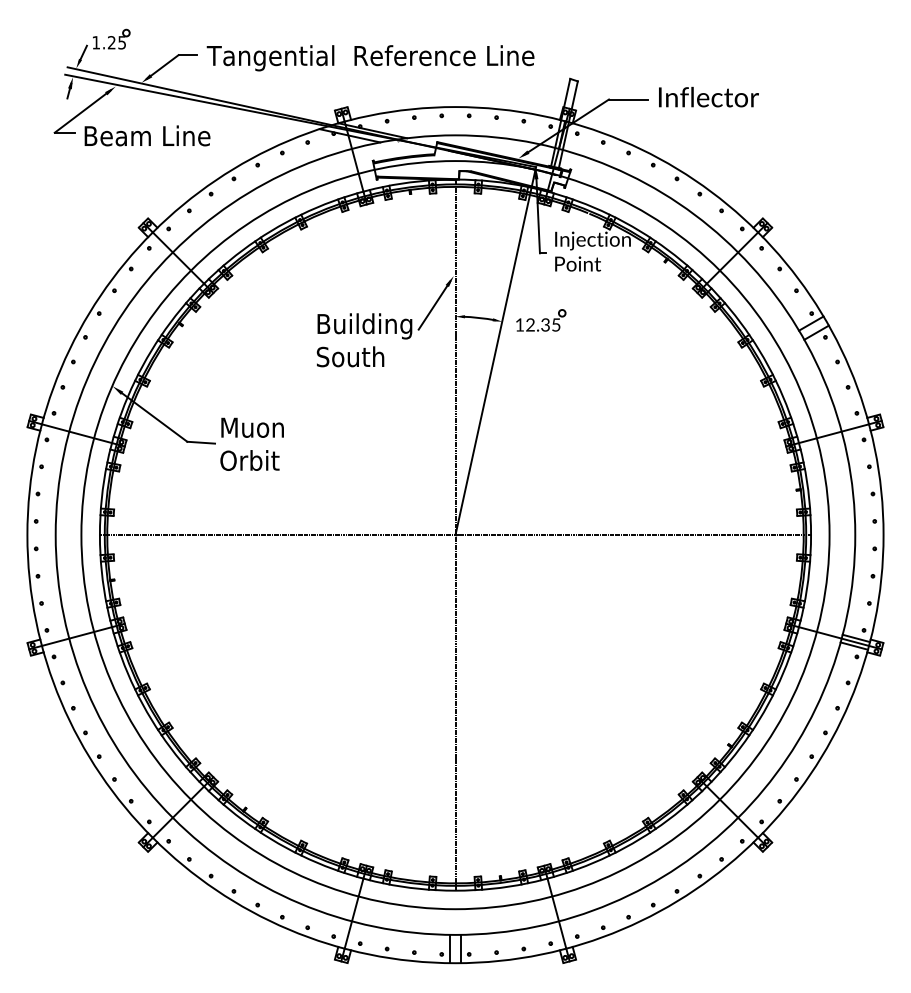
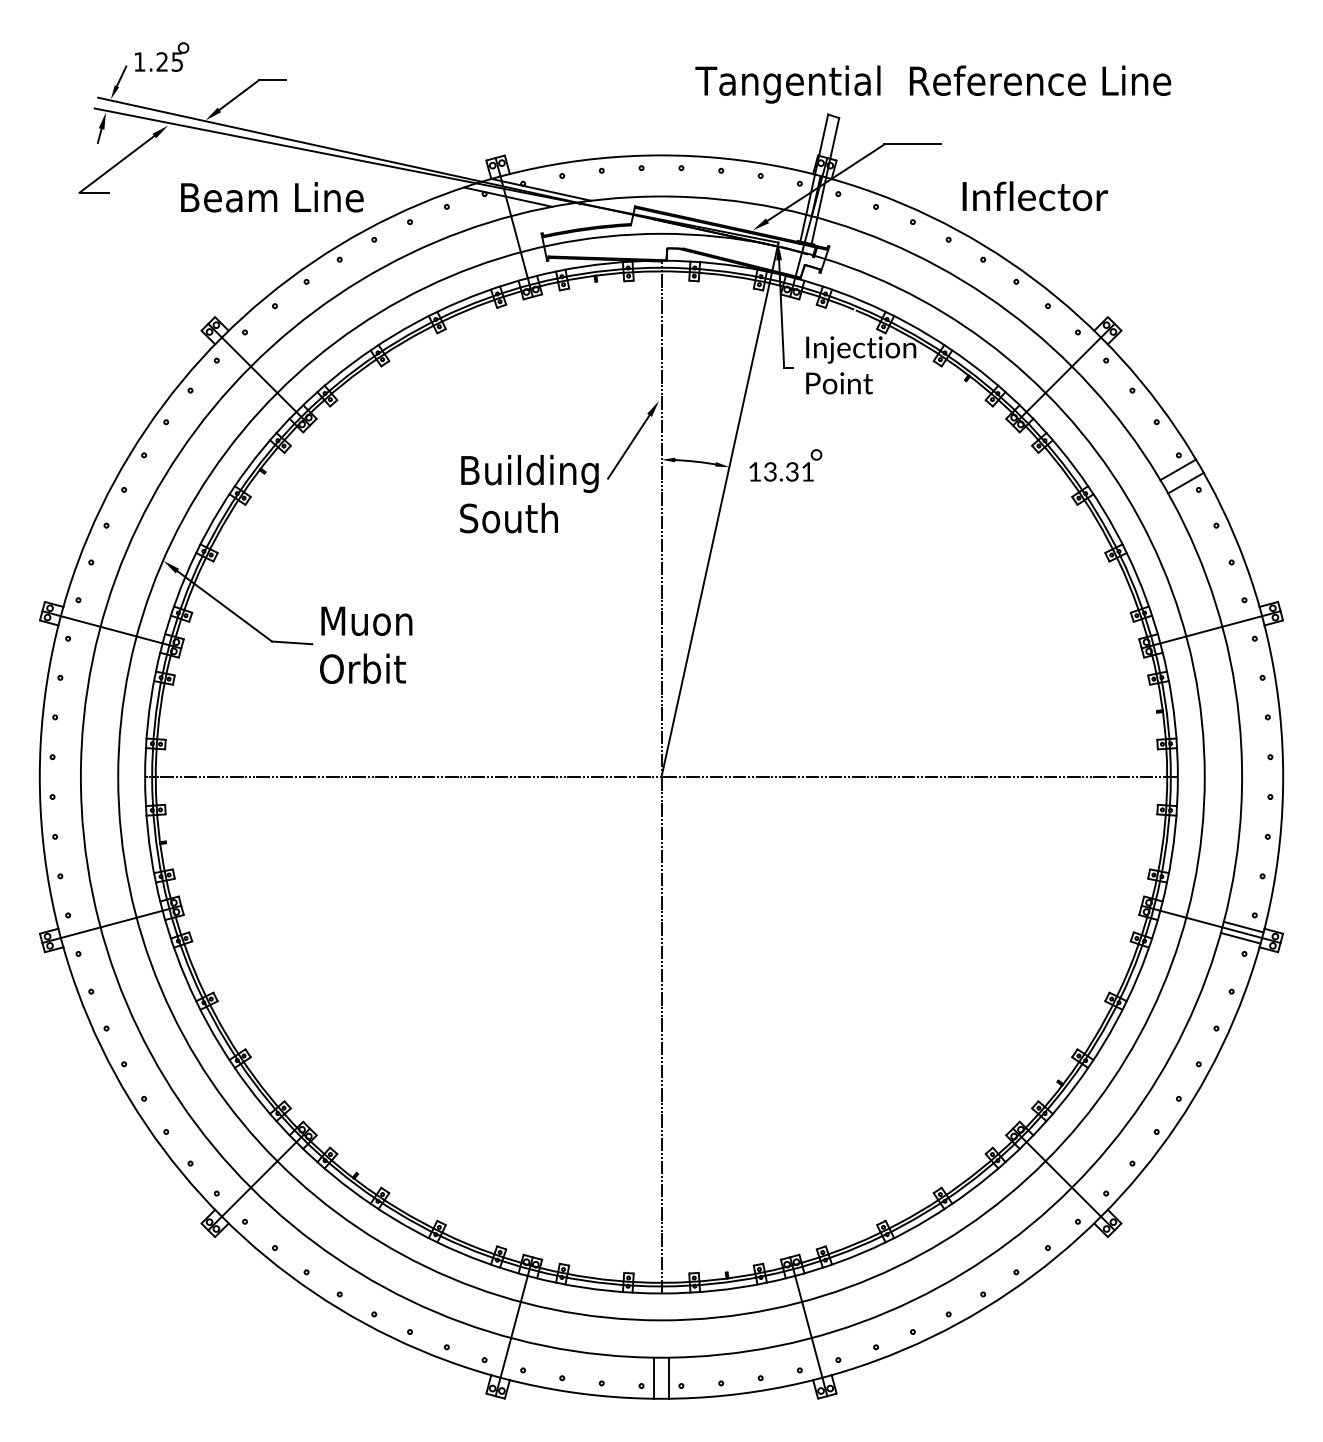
text: (370, 58) -> (933, 84), moved
text: (708, 96) -> (1034, 195), moved
text: (147, 135) -> (272, 196), moved
text: (543, 324) -> (789, 471), 12.35 -> 13.31

